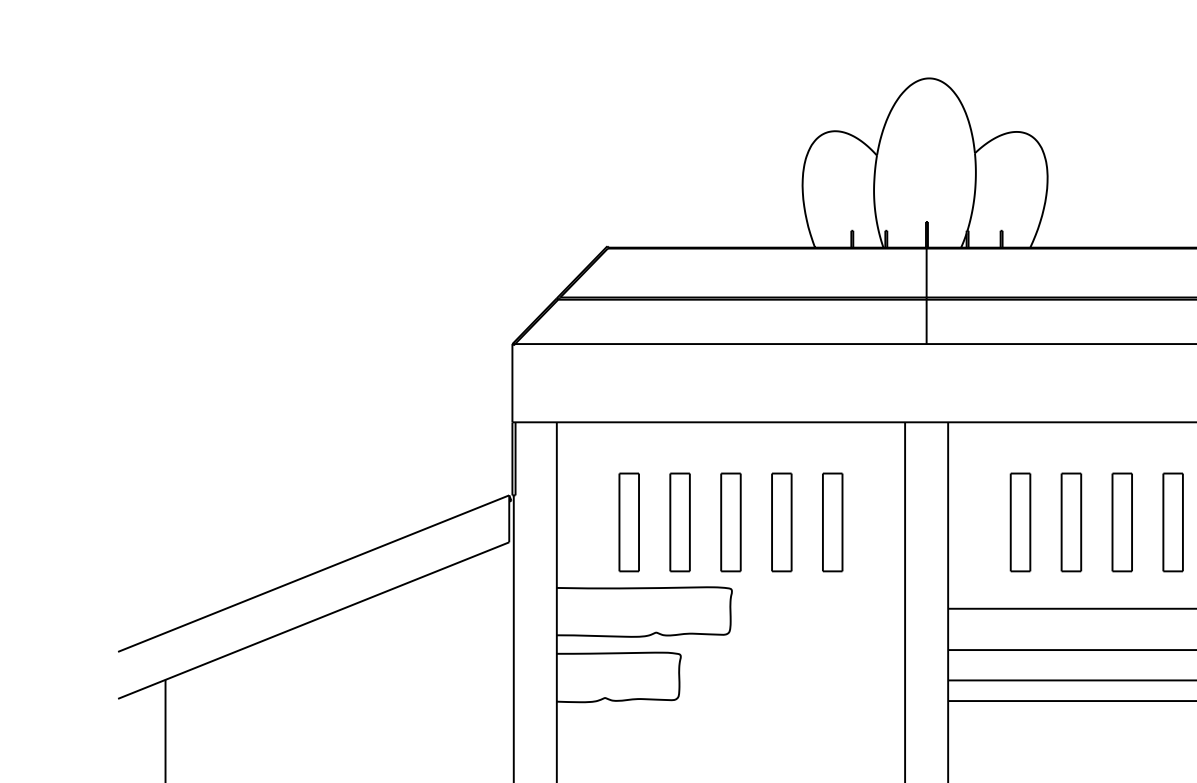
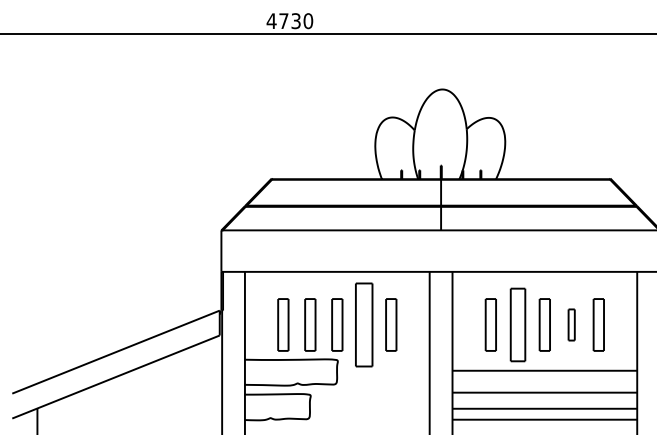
part: (782, 521) -> (364, 324), size x1.6
part: (1070, 521) -> (517, 324), size x1.4
part: (1172, 521) -> (571, 324), size x0.6

